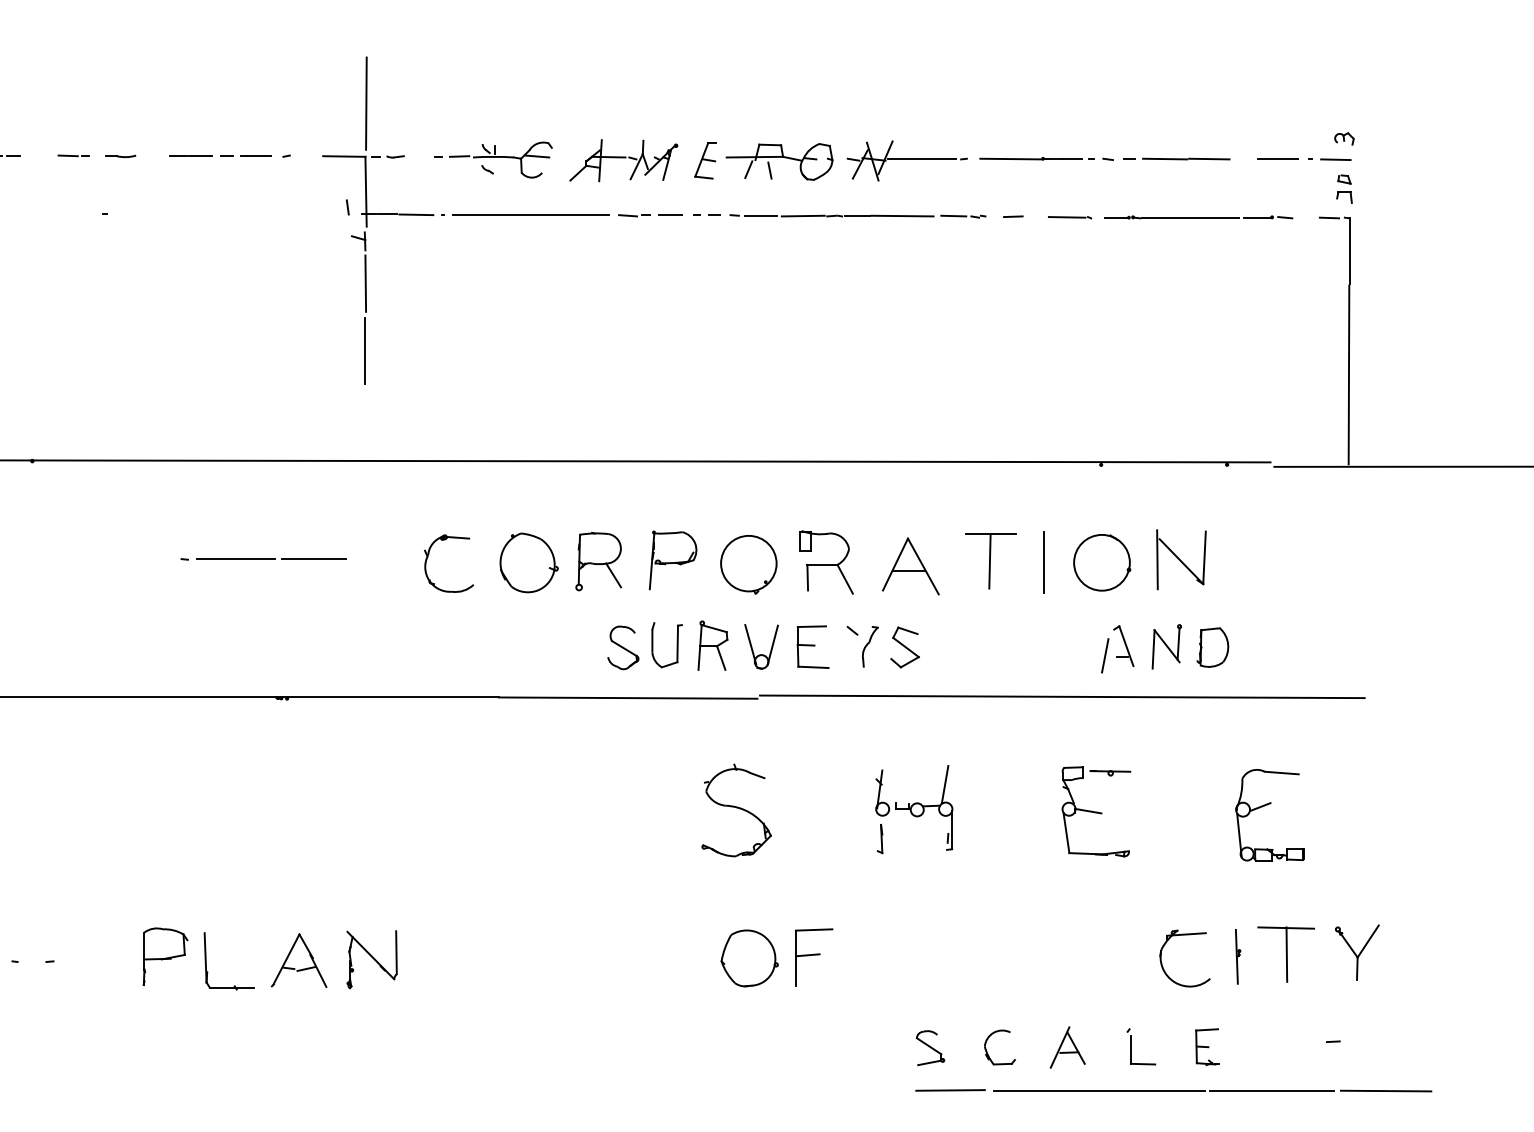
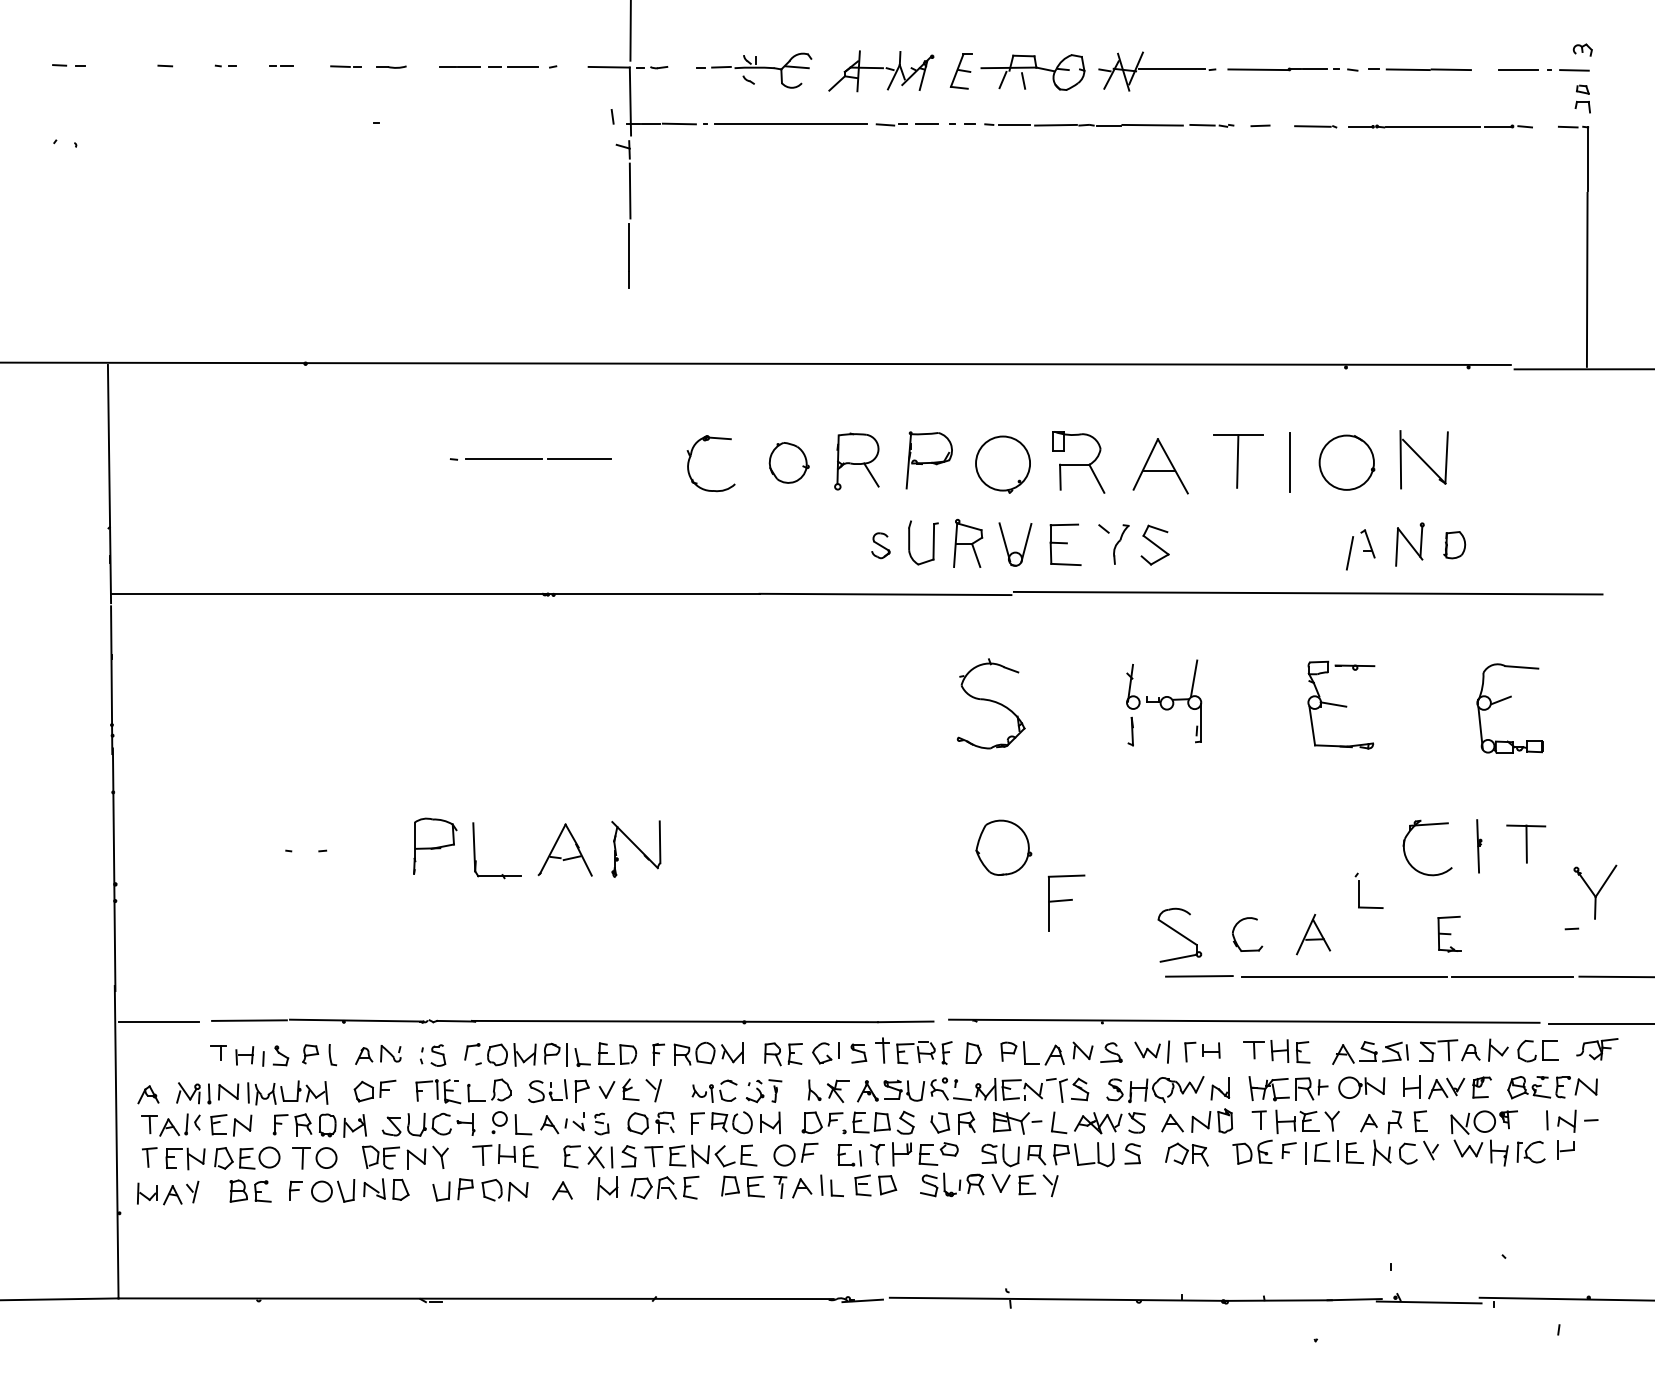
part: (529, 562) -> (789, 462), size x0.7
part: (1123, 645) -> (1367, 543), size x0.7
part: (1212, 646) -> (1454, 544), size x0.7
part: (622, 647) -> (880, 545), size x0.6
part: (1357, 951) -> (1595, 891), moved
part: (1286, 953) -> (1526, 843), size x0.7
part: (814, 957) -> (1066, 902), moved
part: (1131, 1046) -> (1359, 890), moved
part: (930, 1047) -> (1179, 934), size x1.6

